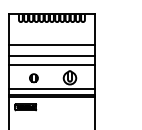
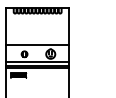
line: (51, 45) -> (37, 30), removed
line: (51, 55) -> (37, 37), removed

